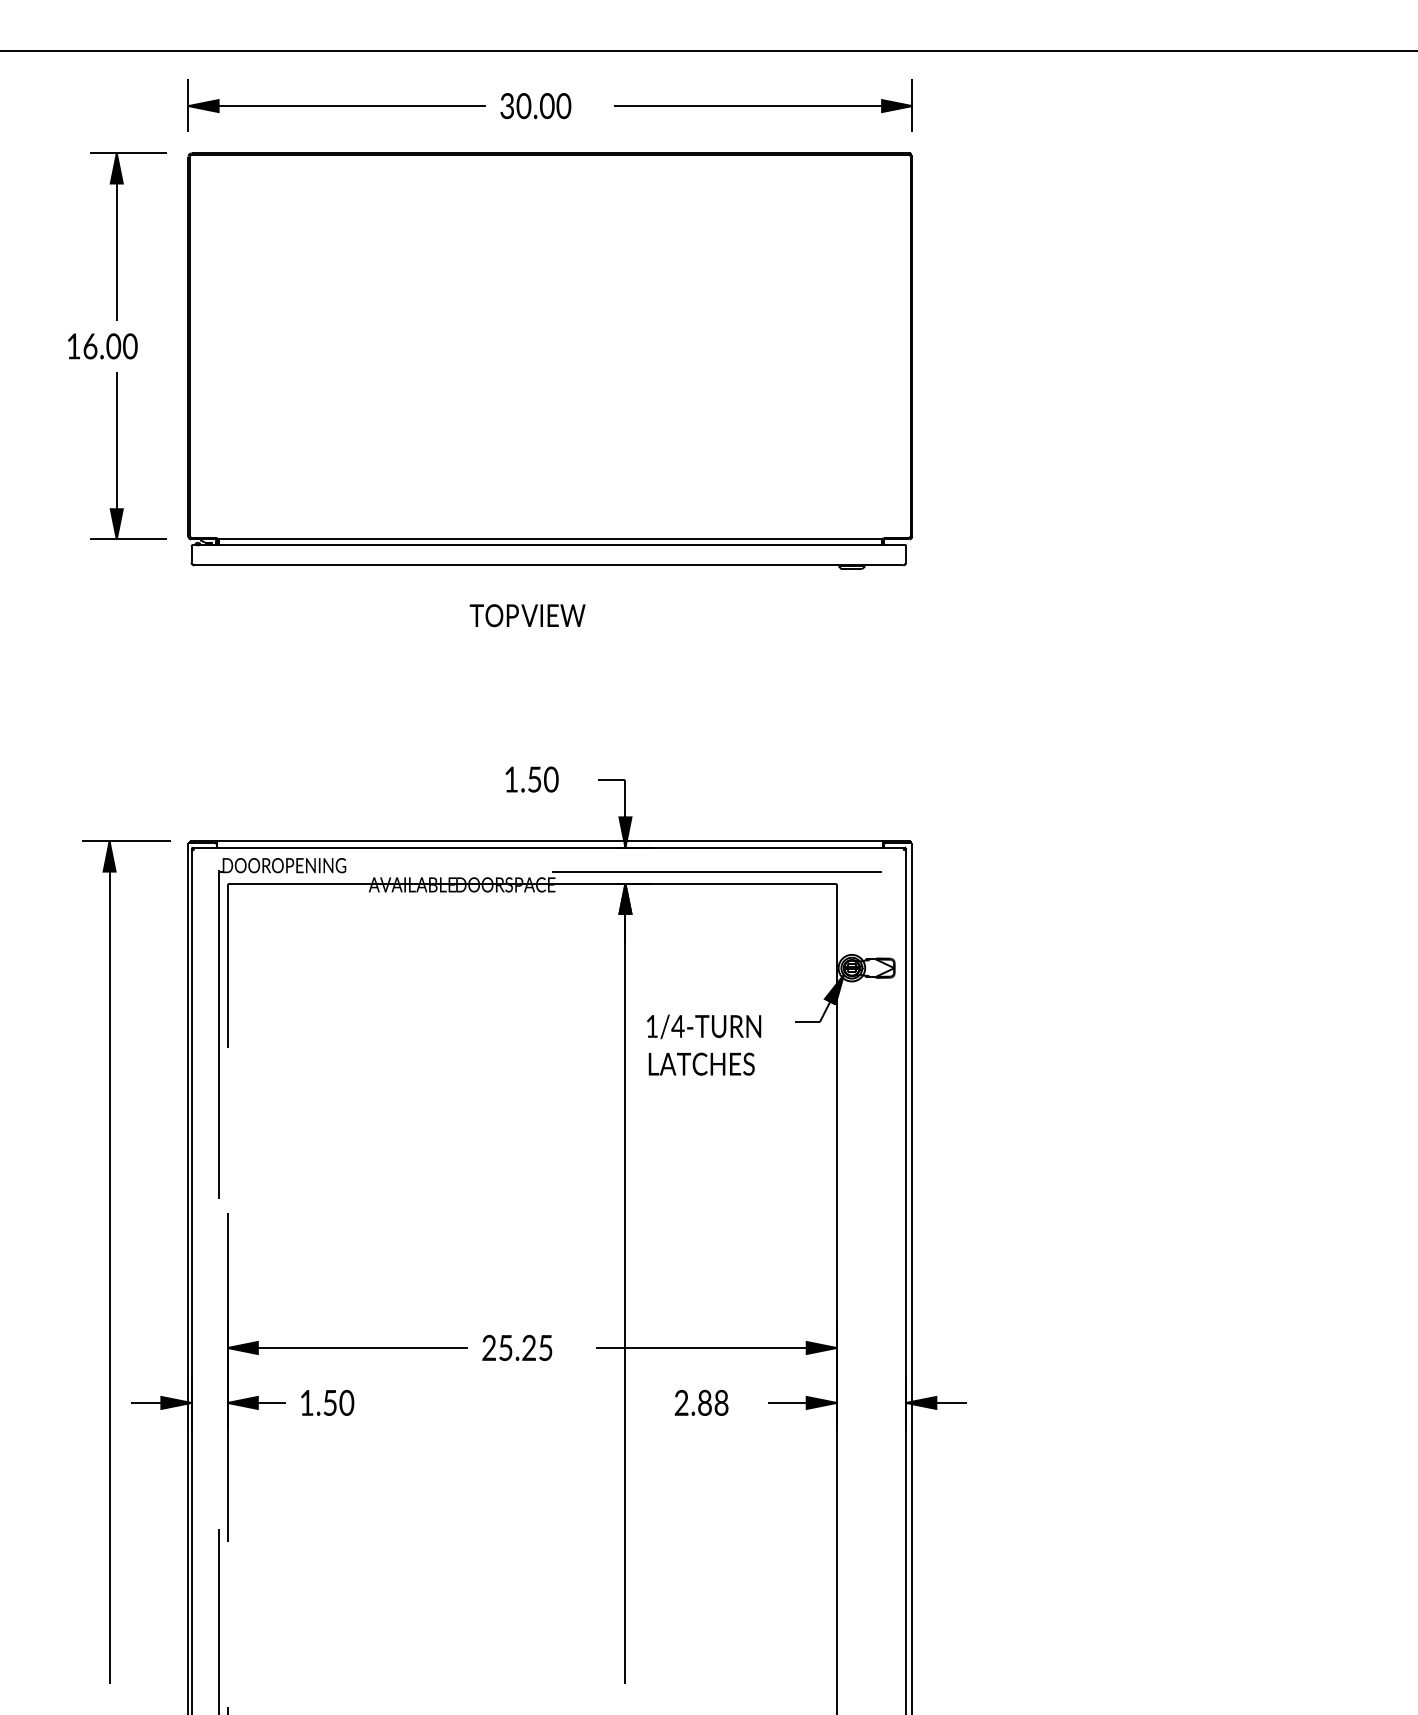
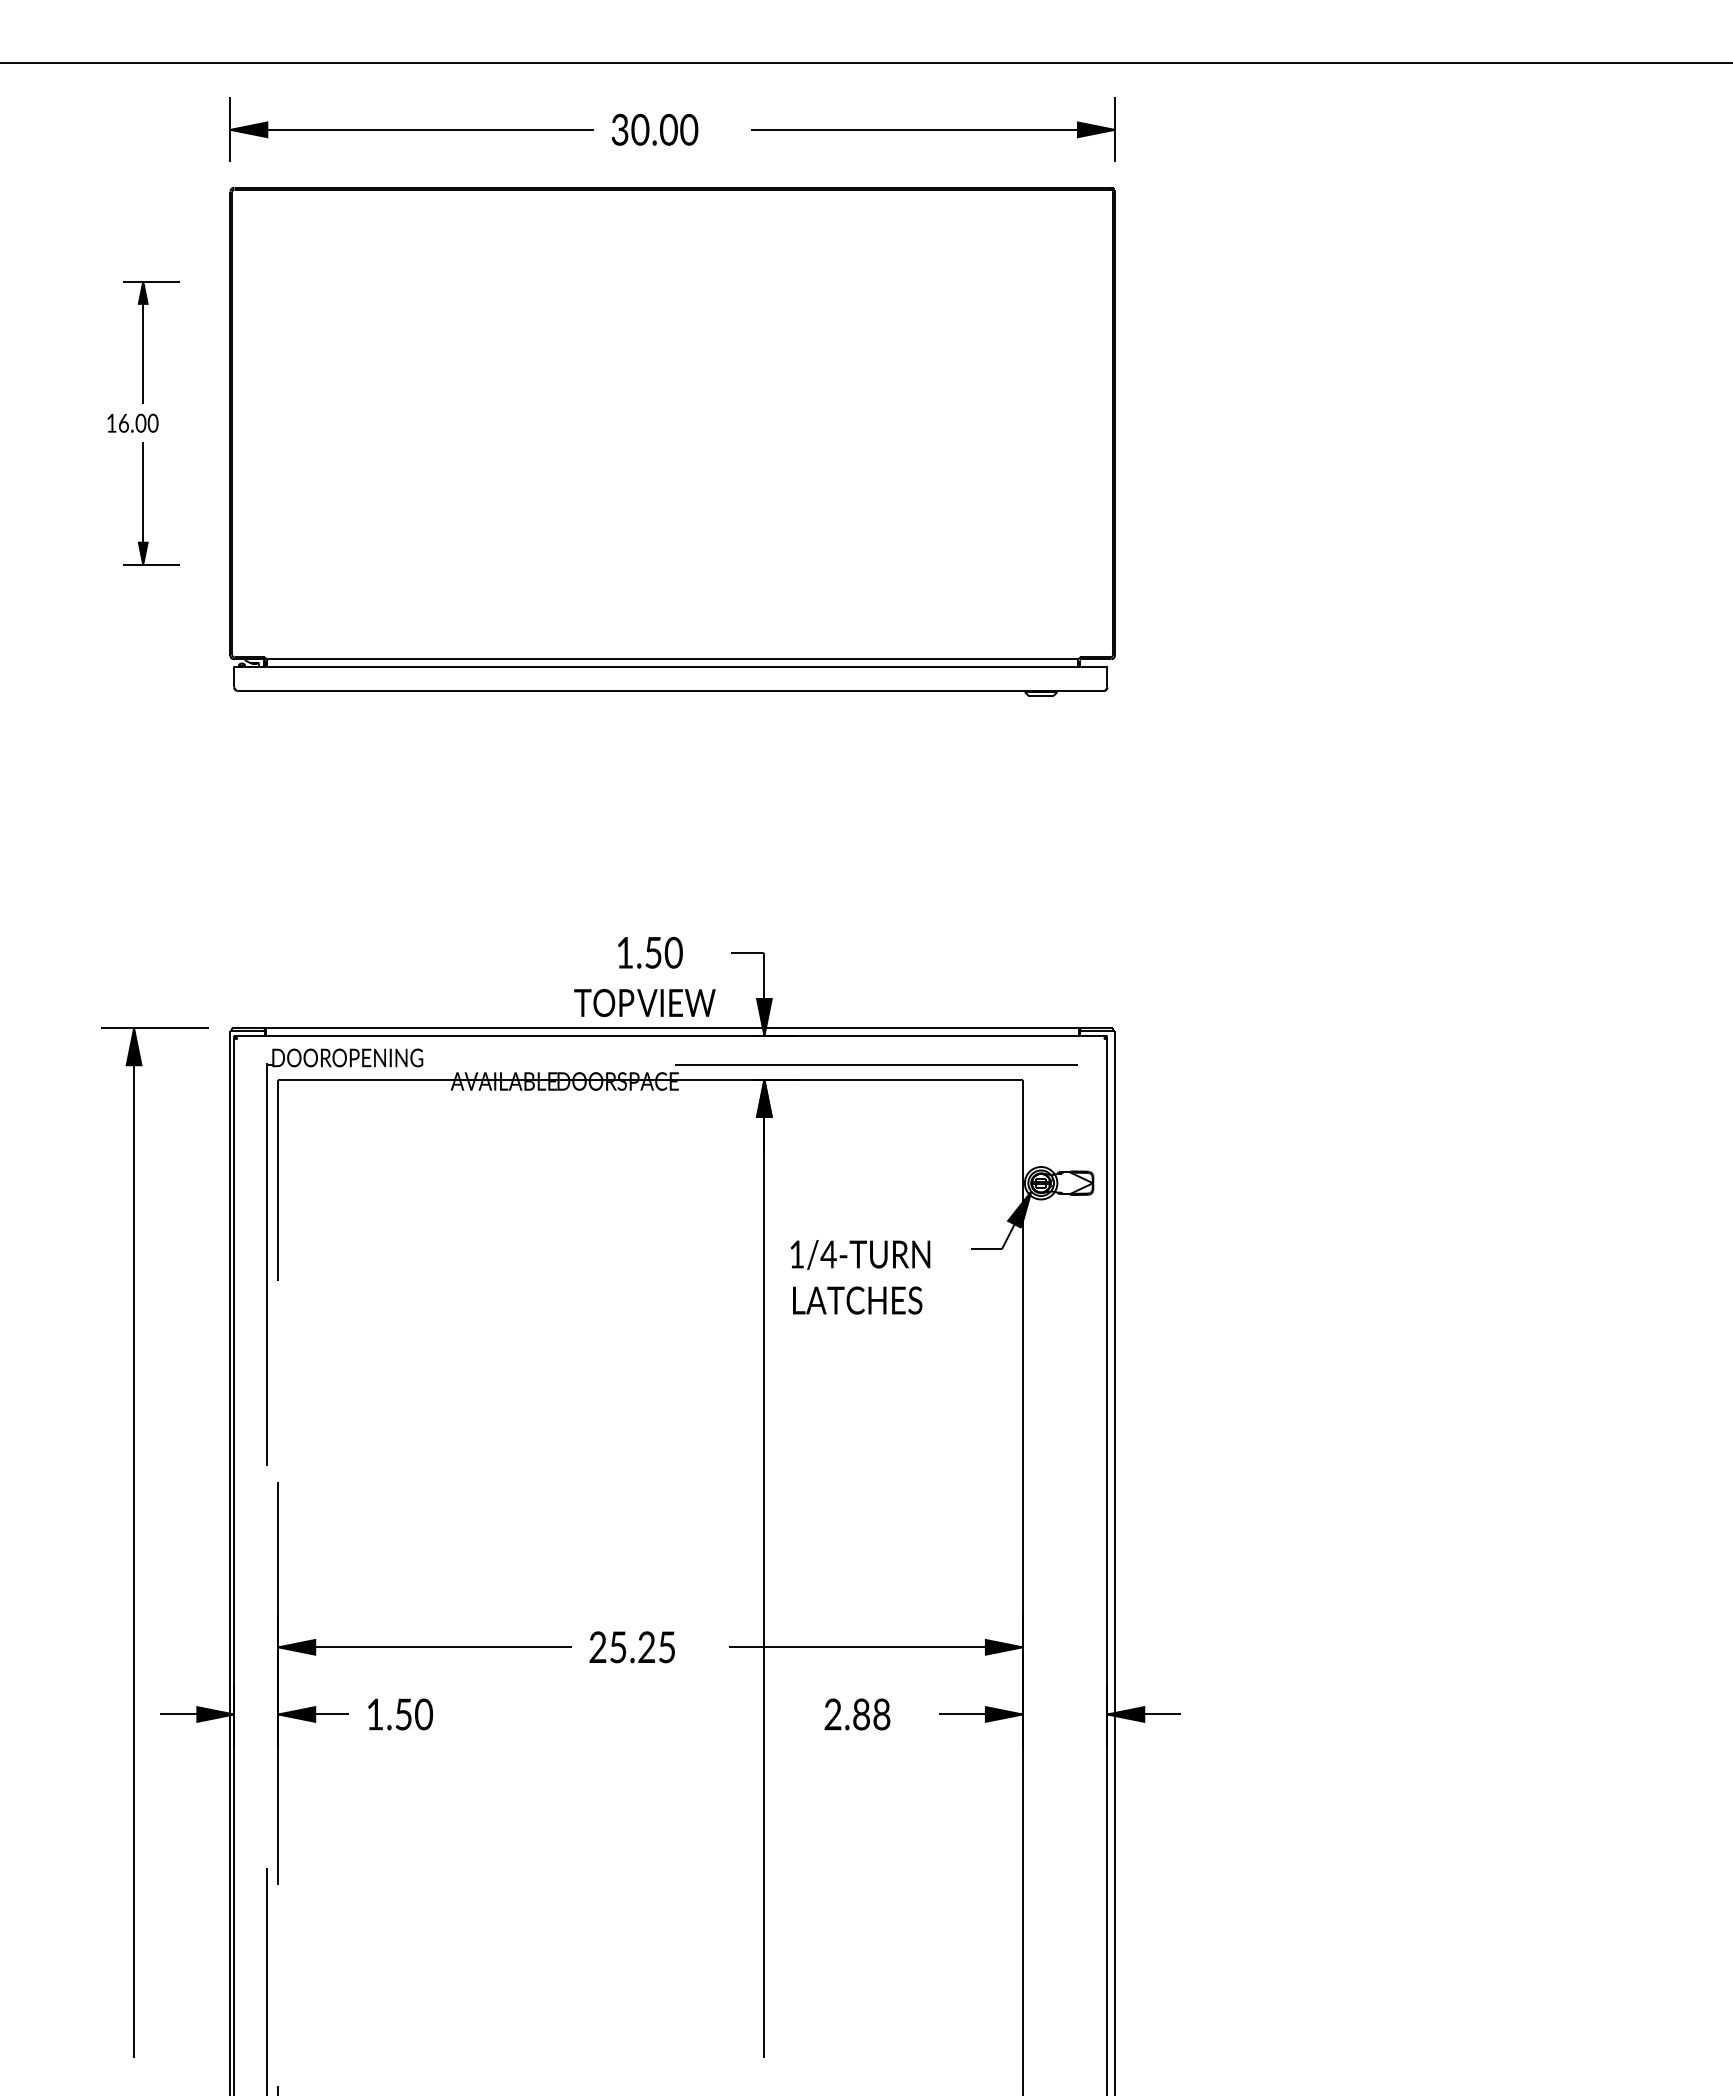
part: (117, 345) -> (143, 422), size x0.6
text: (527, 615) -> (644, 1002), moved

